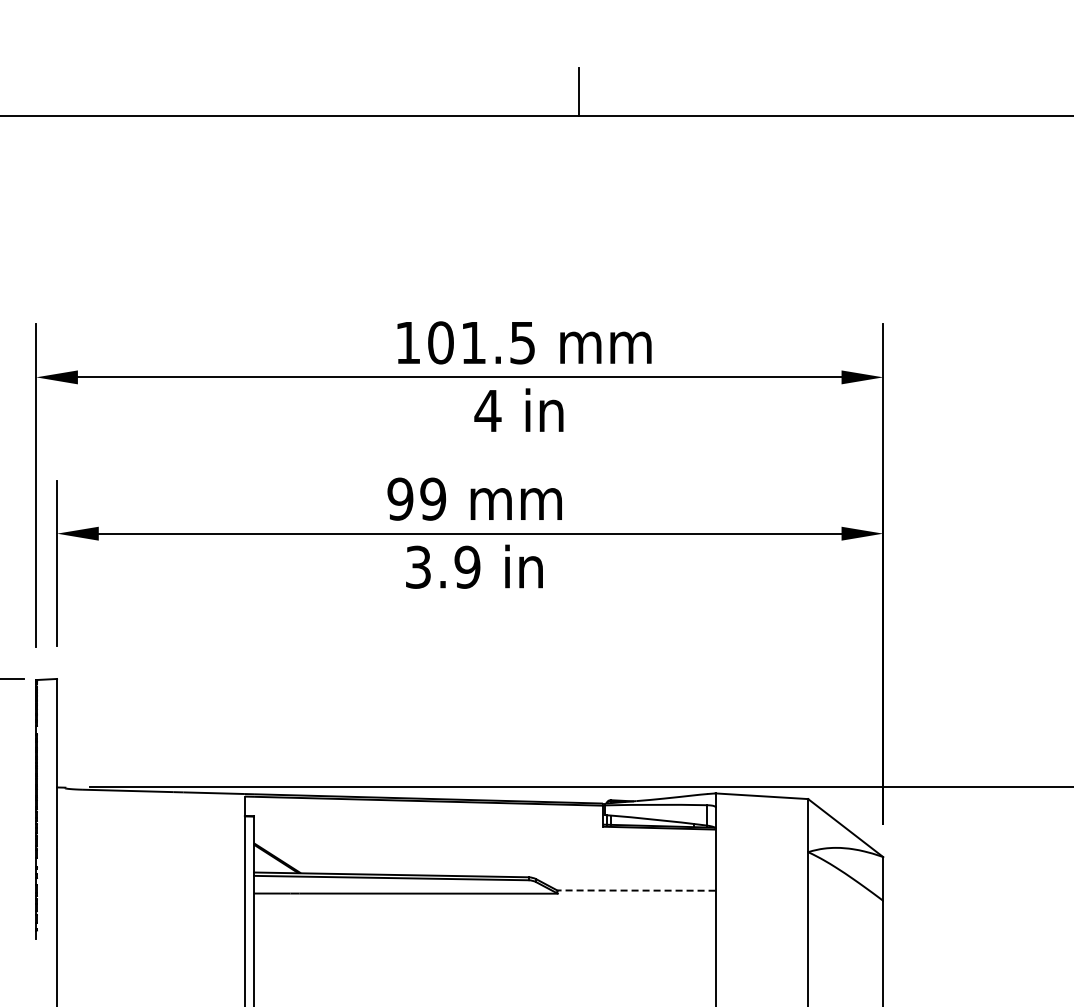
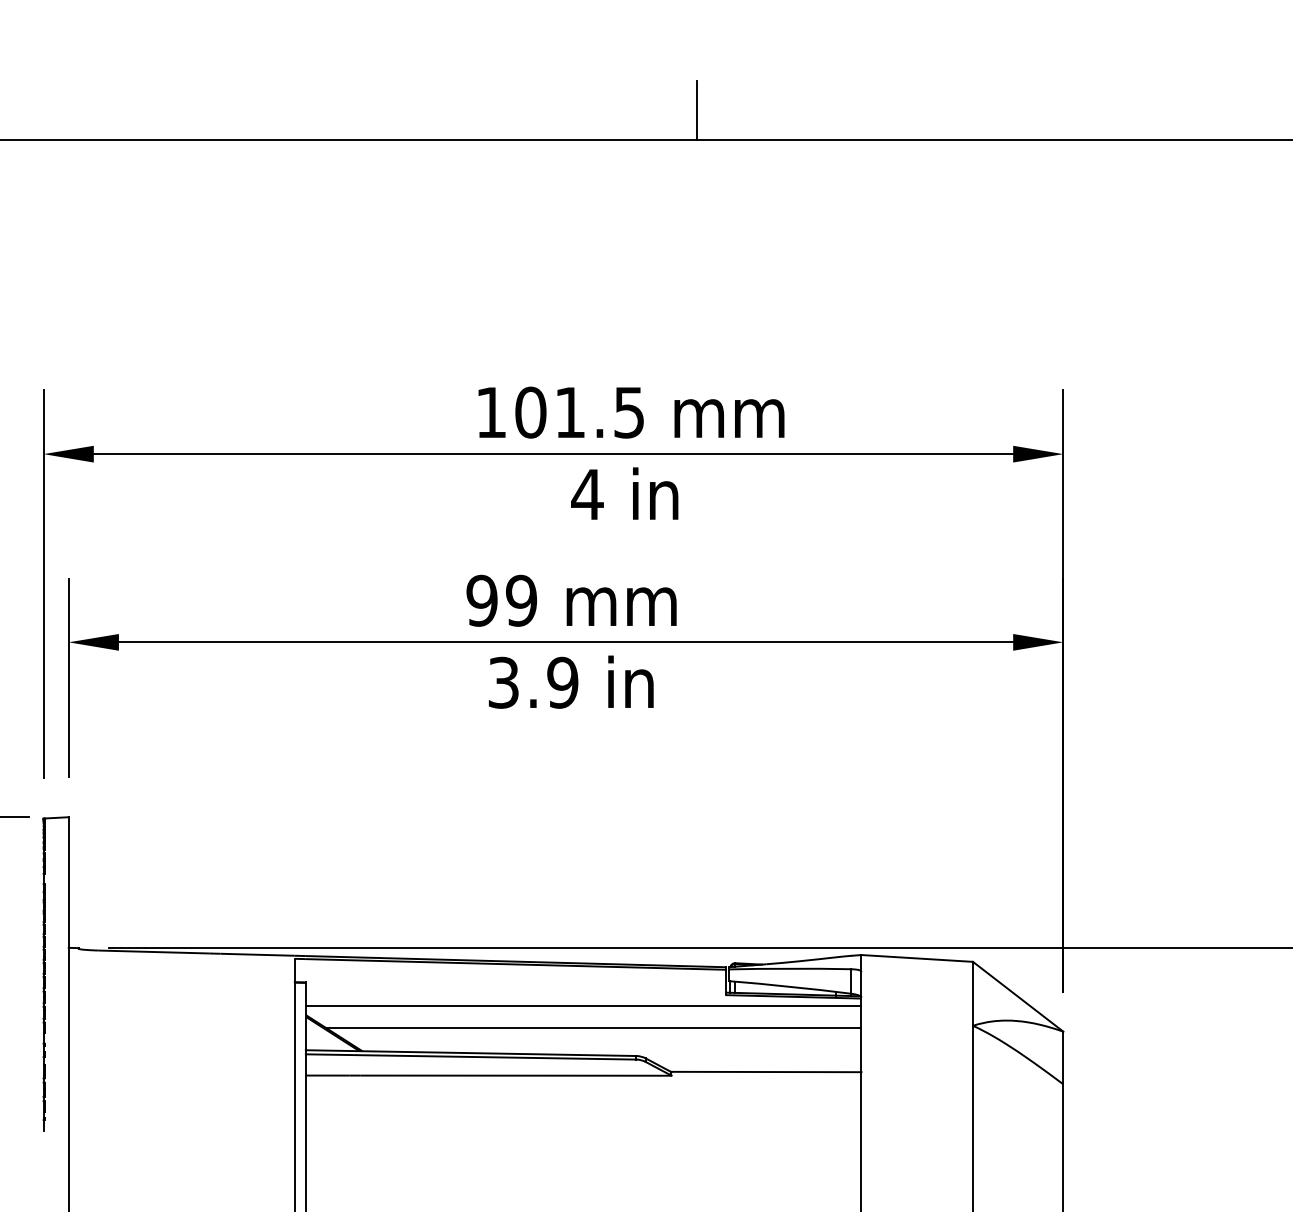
line: (484, 835) -> (583, 1005), added
line: (493, 854) -> (594, 1028), added
line: (635, 890) -> (765, 1071), dashed -> solid

